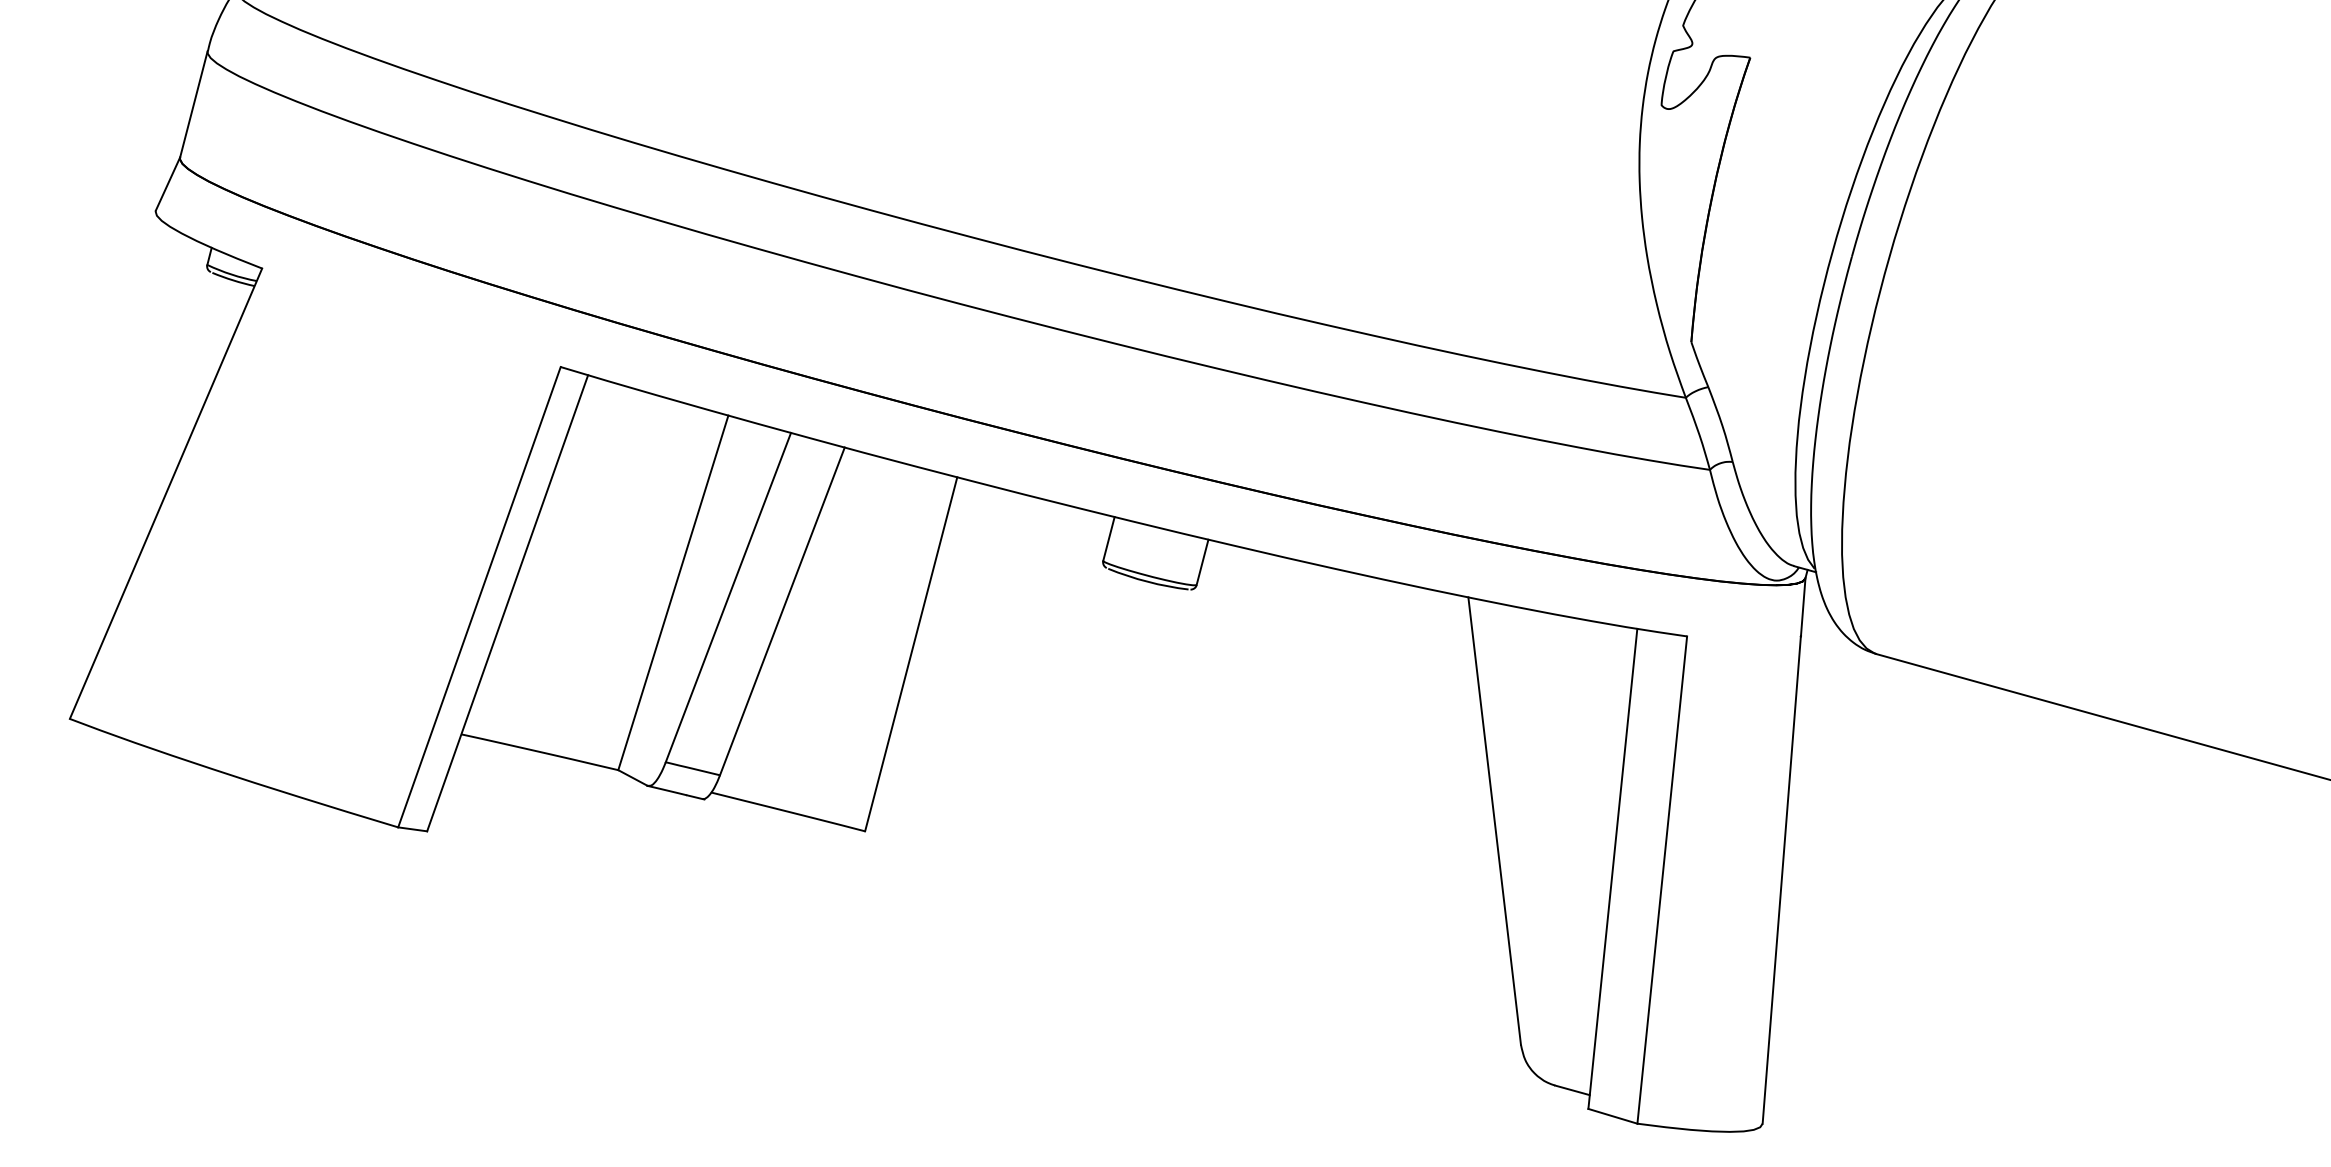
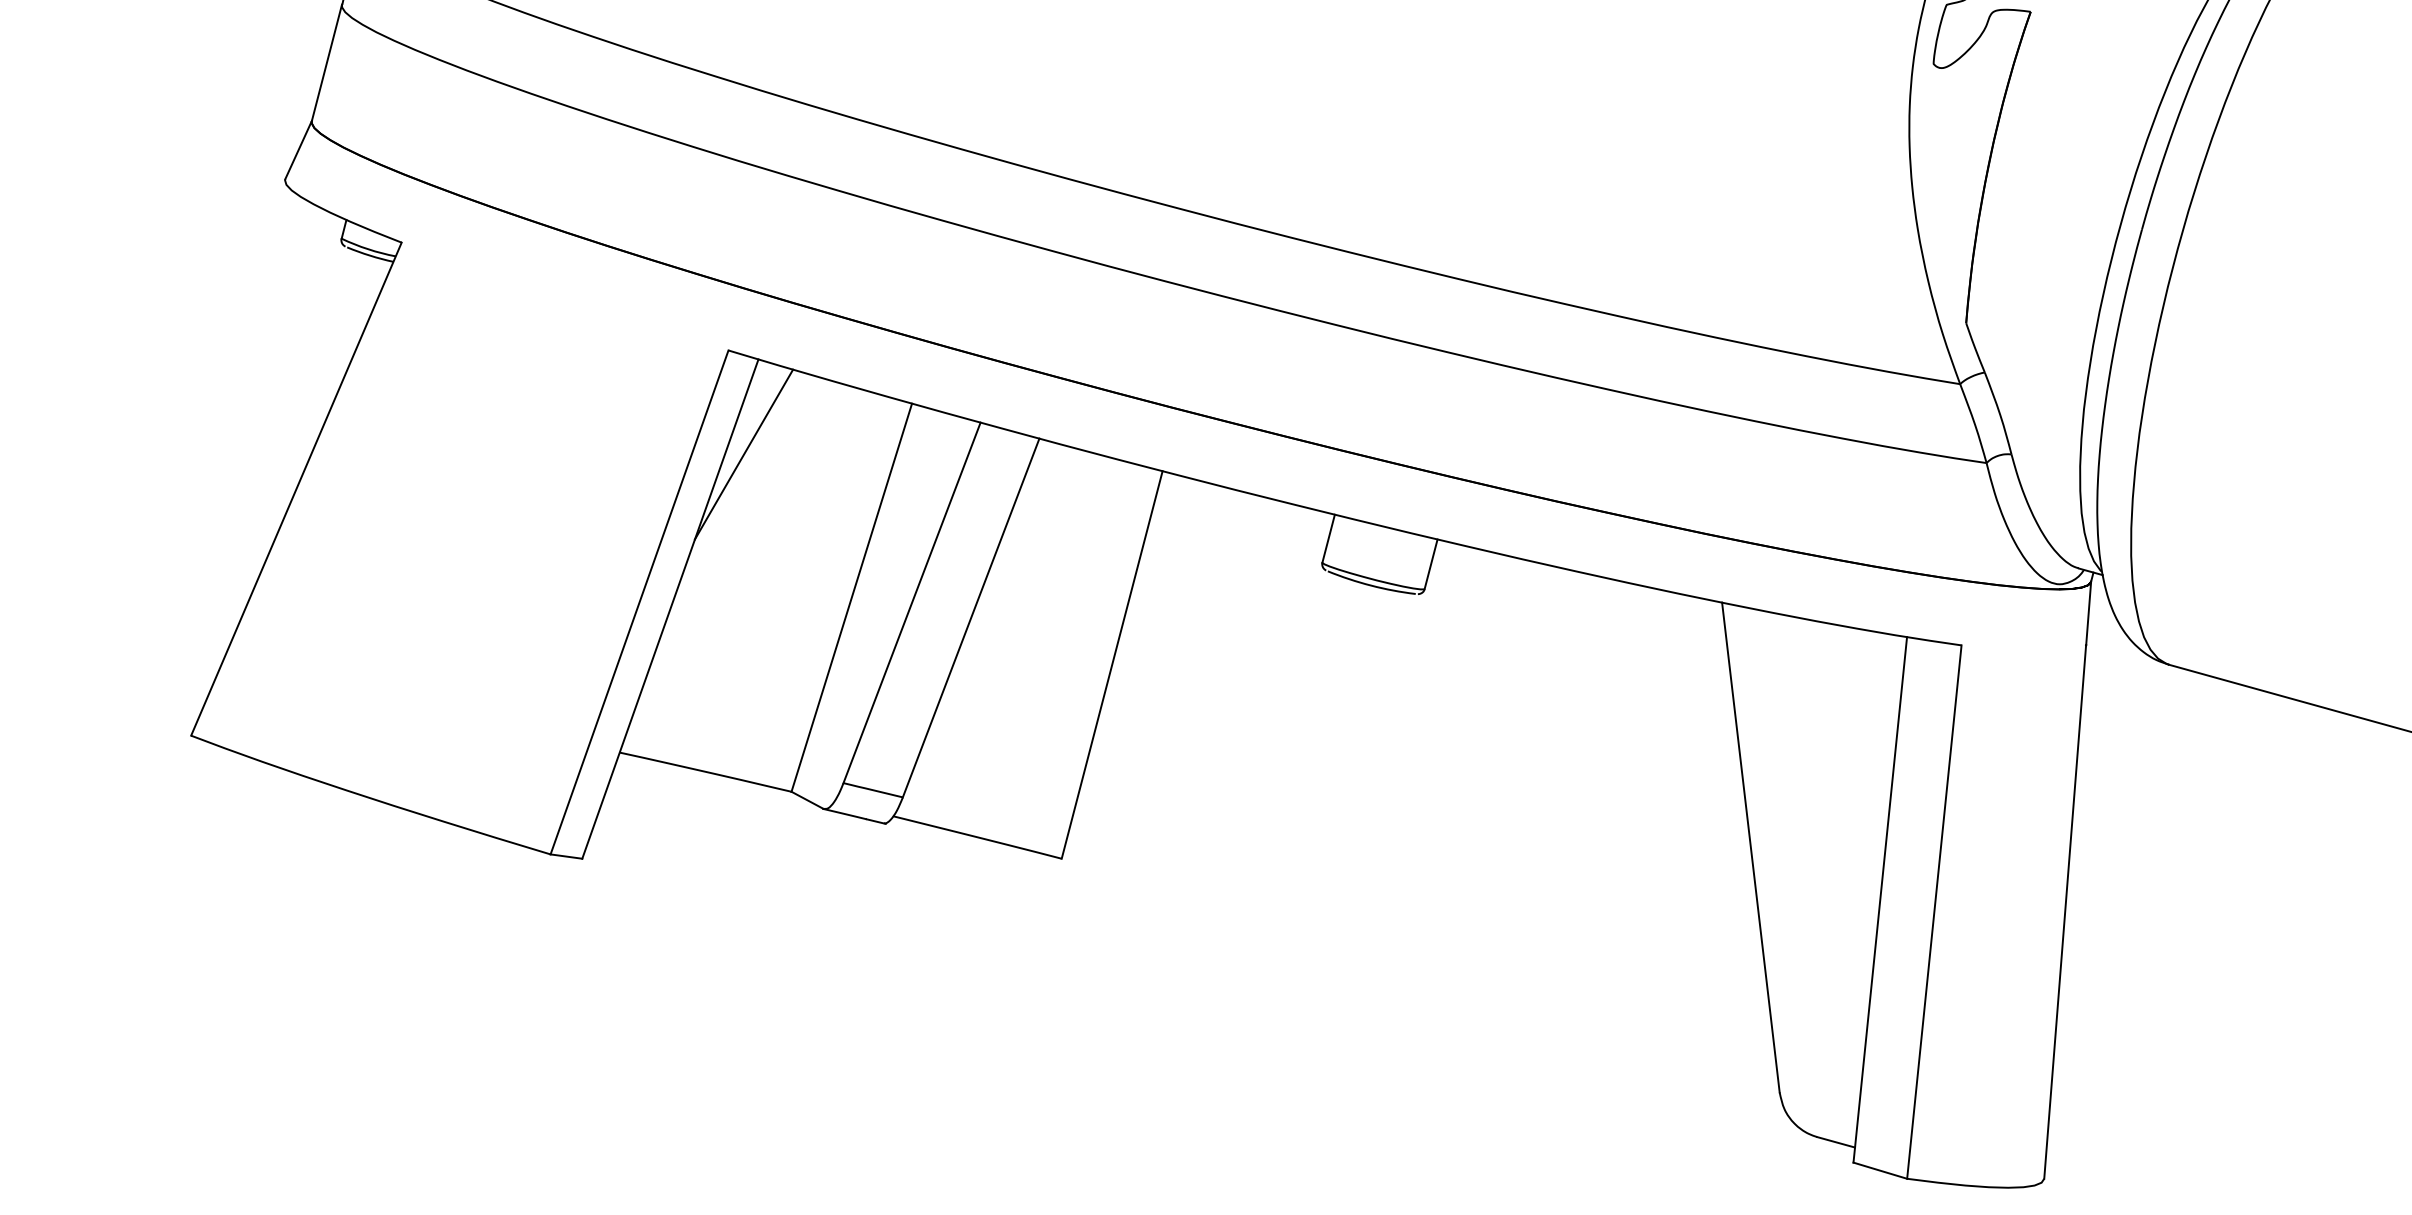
line: (574, 461) -> (743, 453), added

